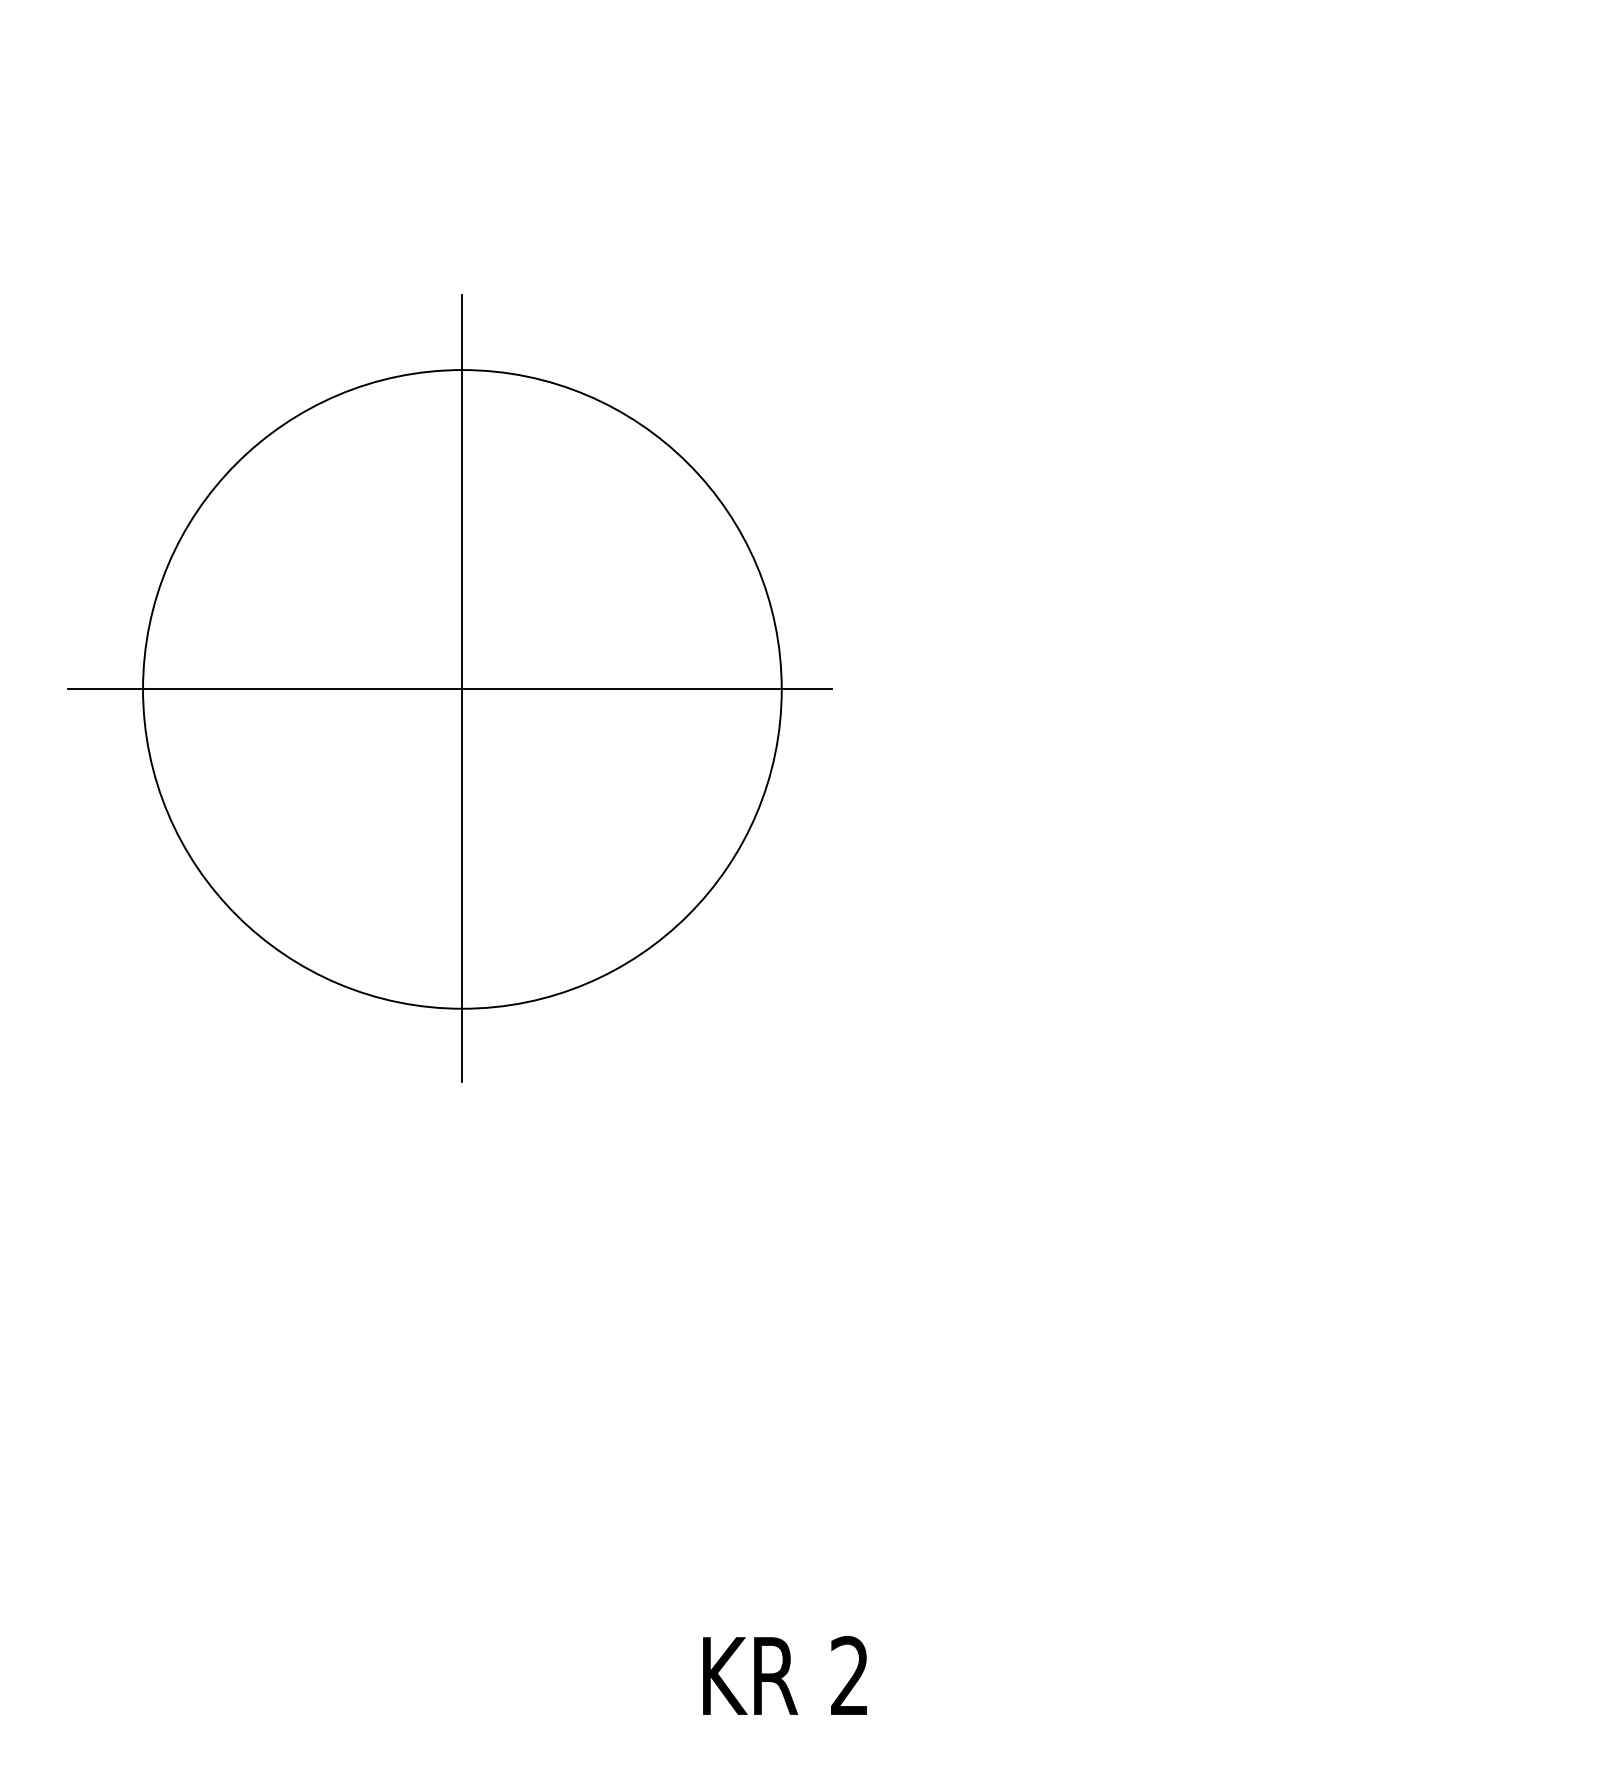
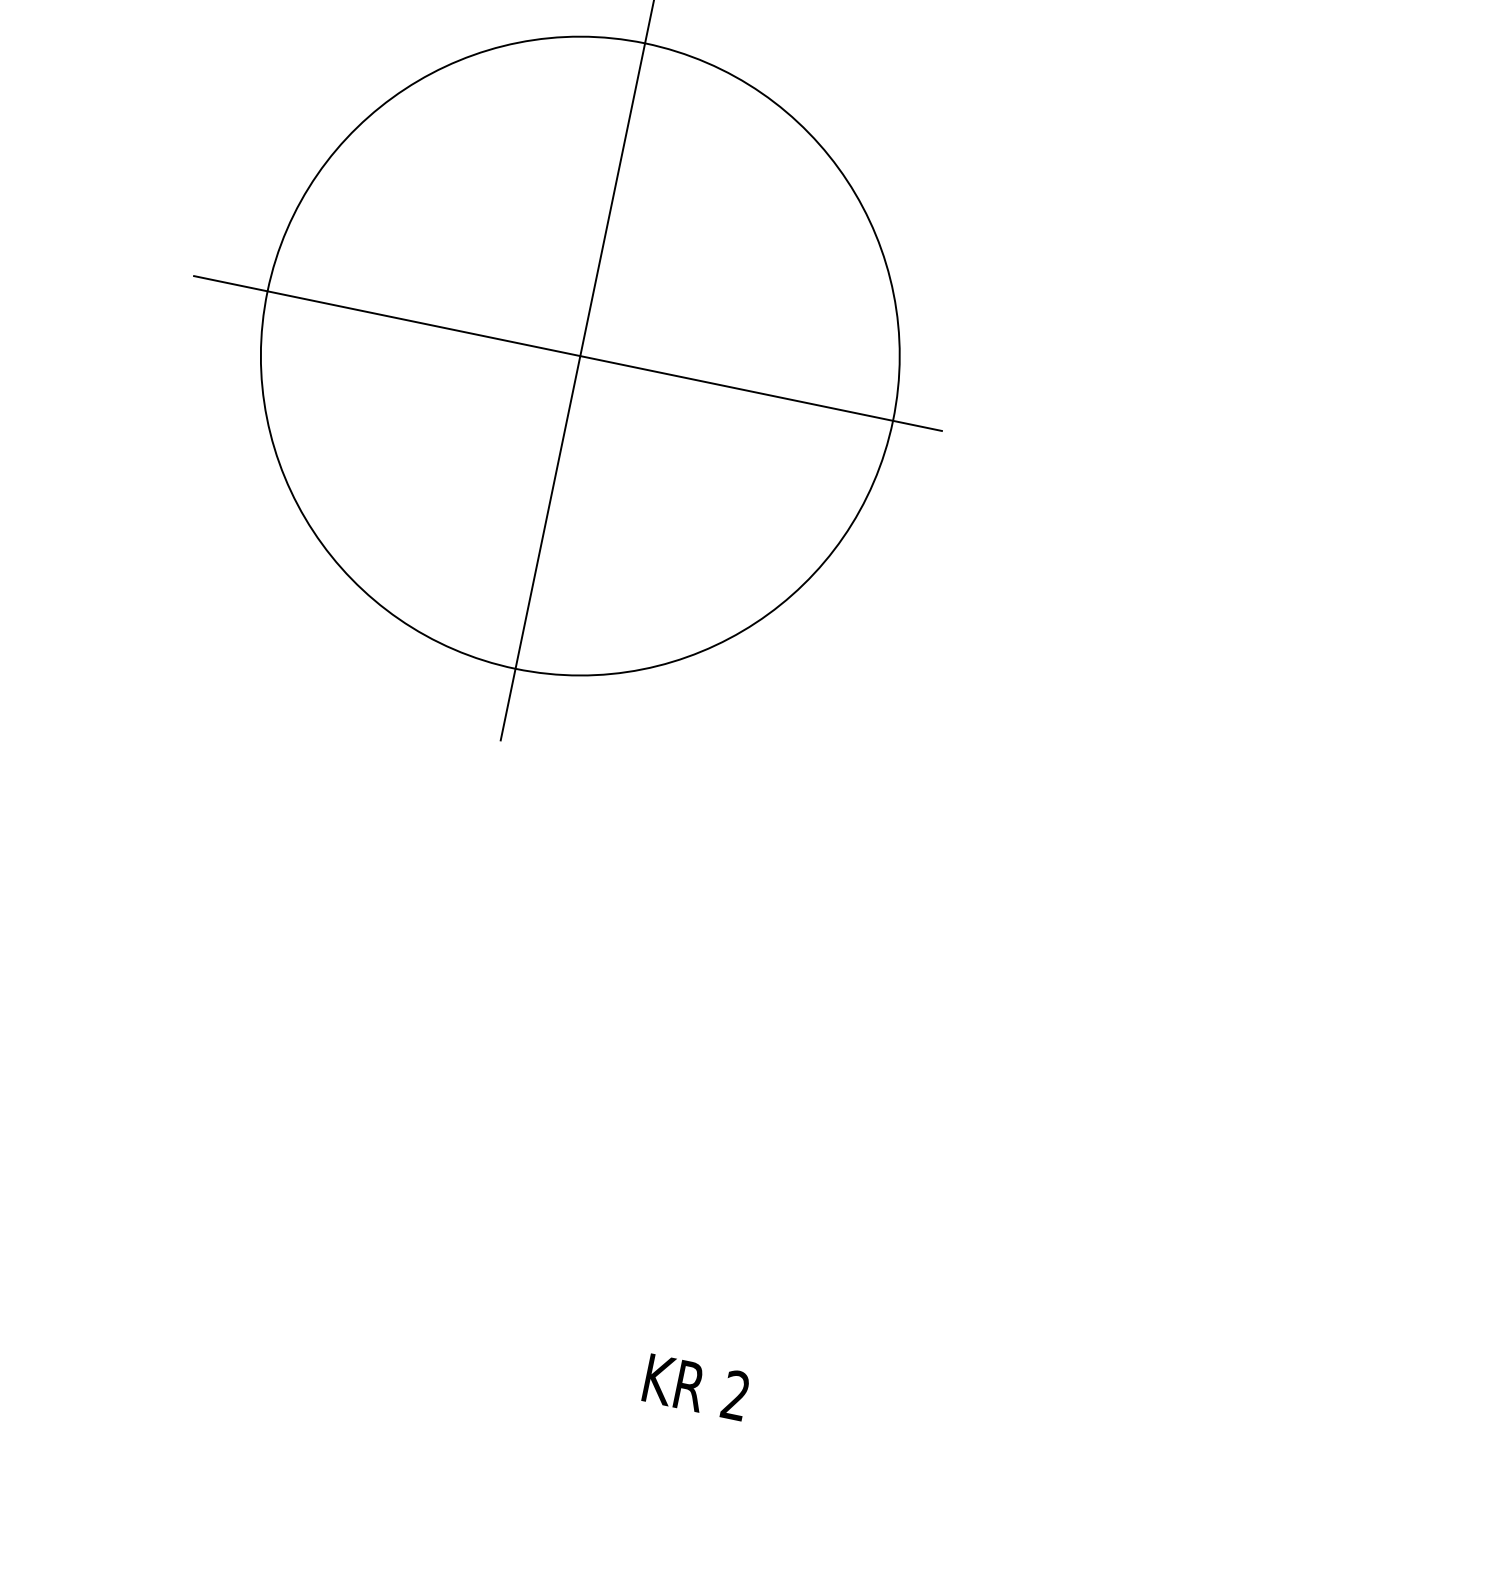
part: (784, 1675) -> (695, 1387), size x0.62

